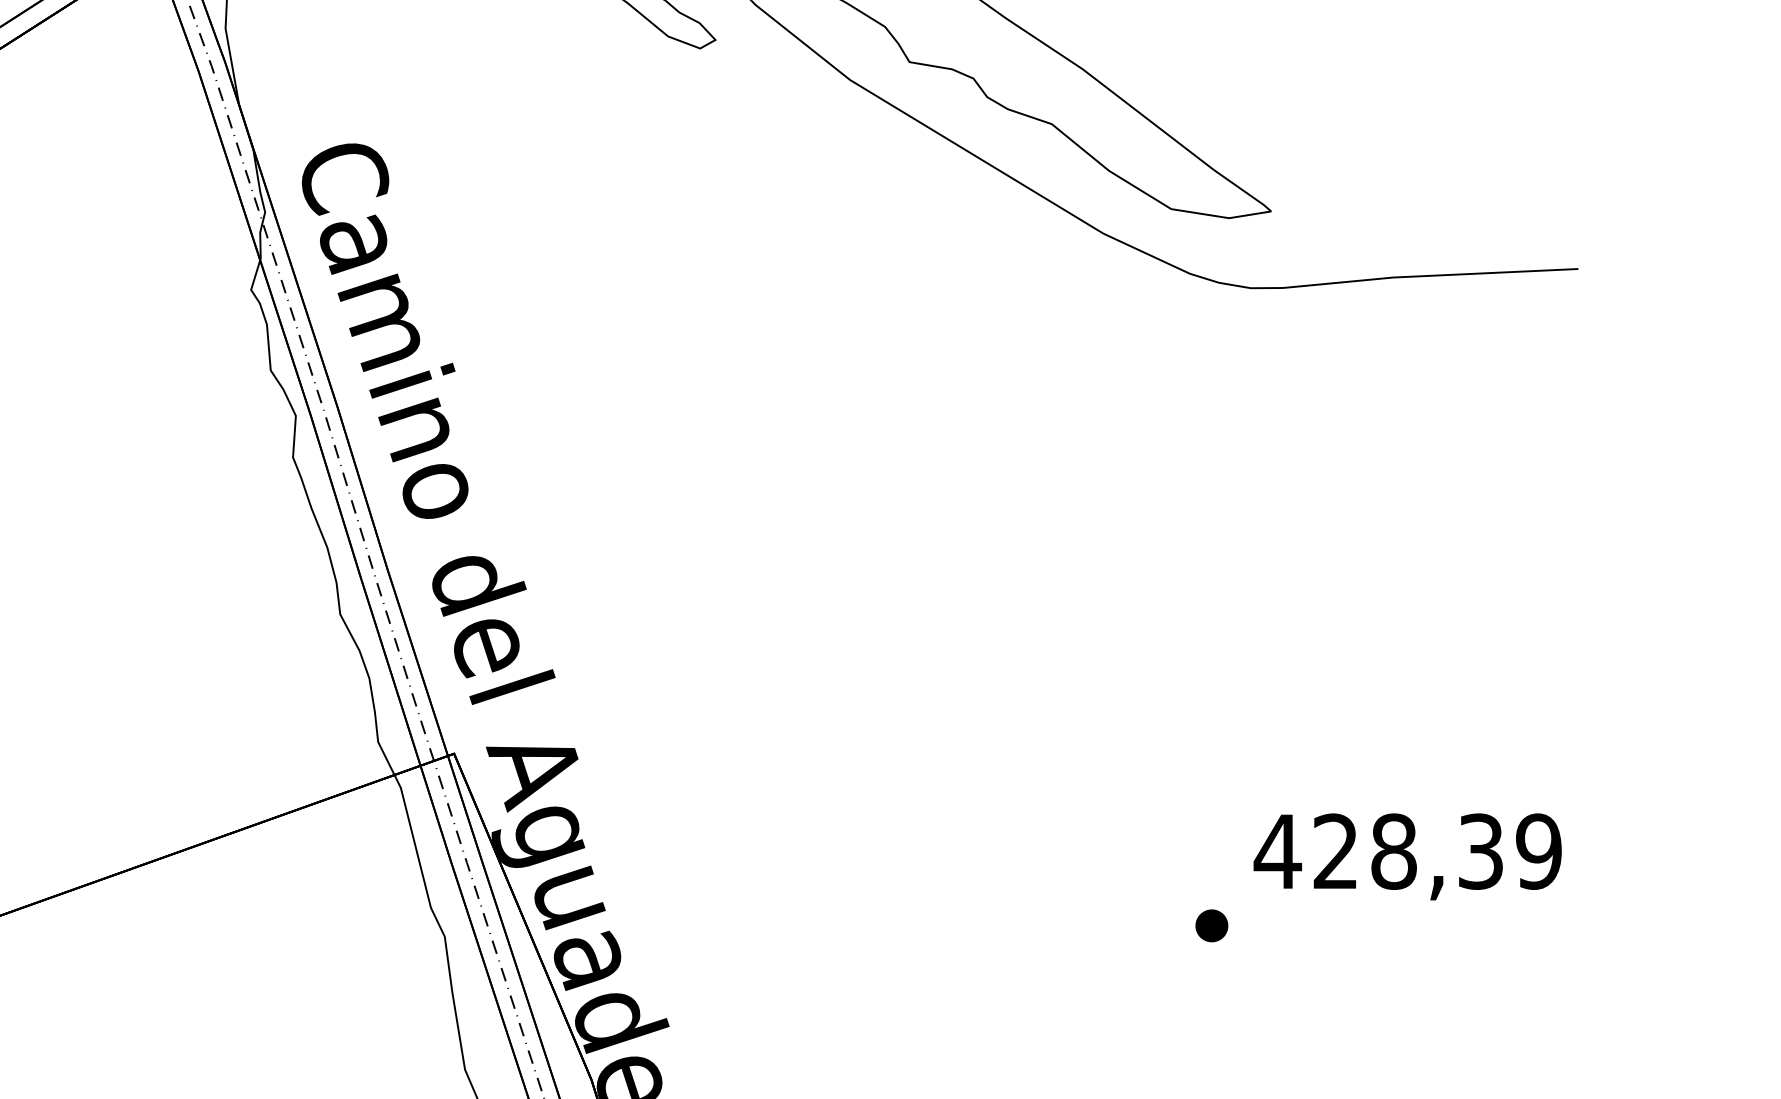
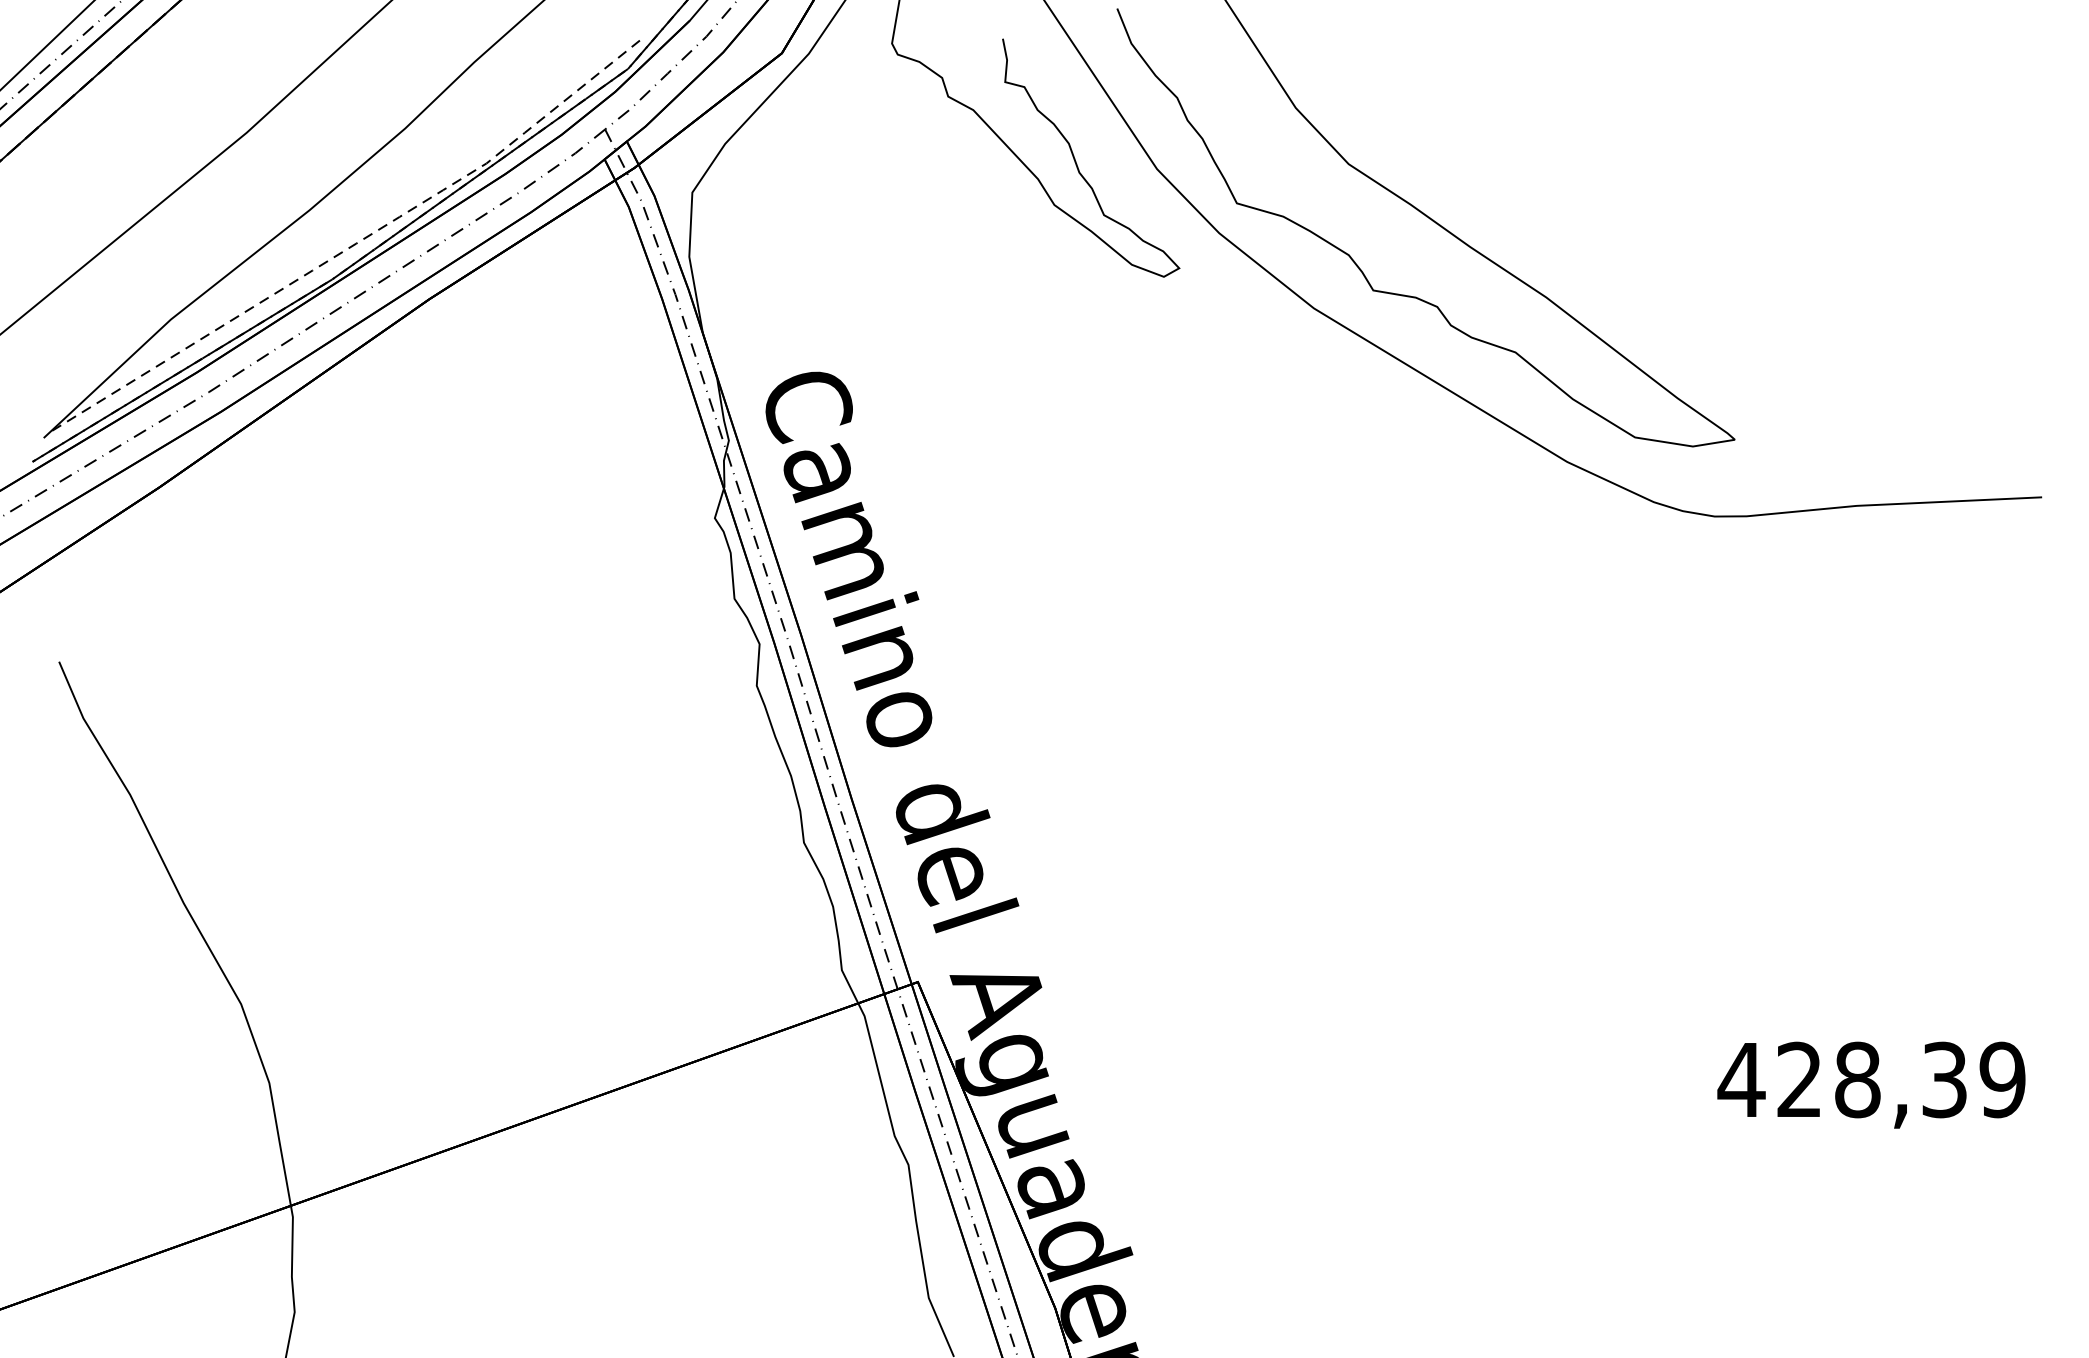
part: (1211, 925) -> (1675, 1153), removed

